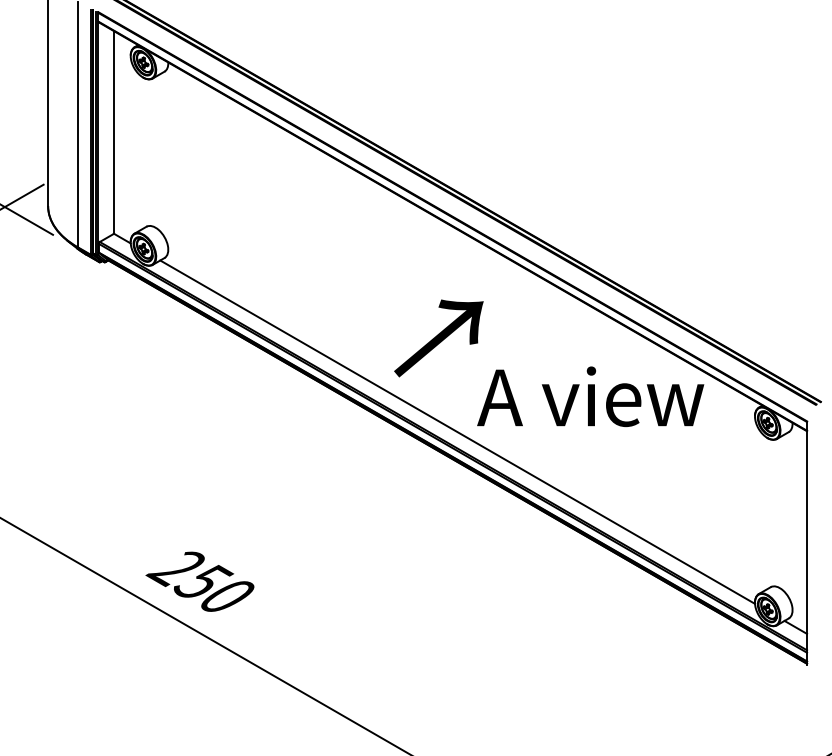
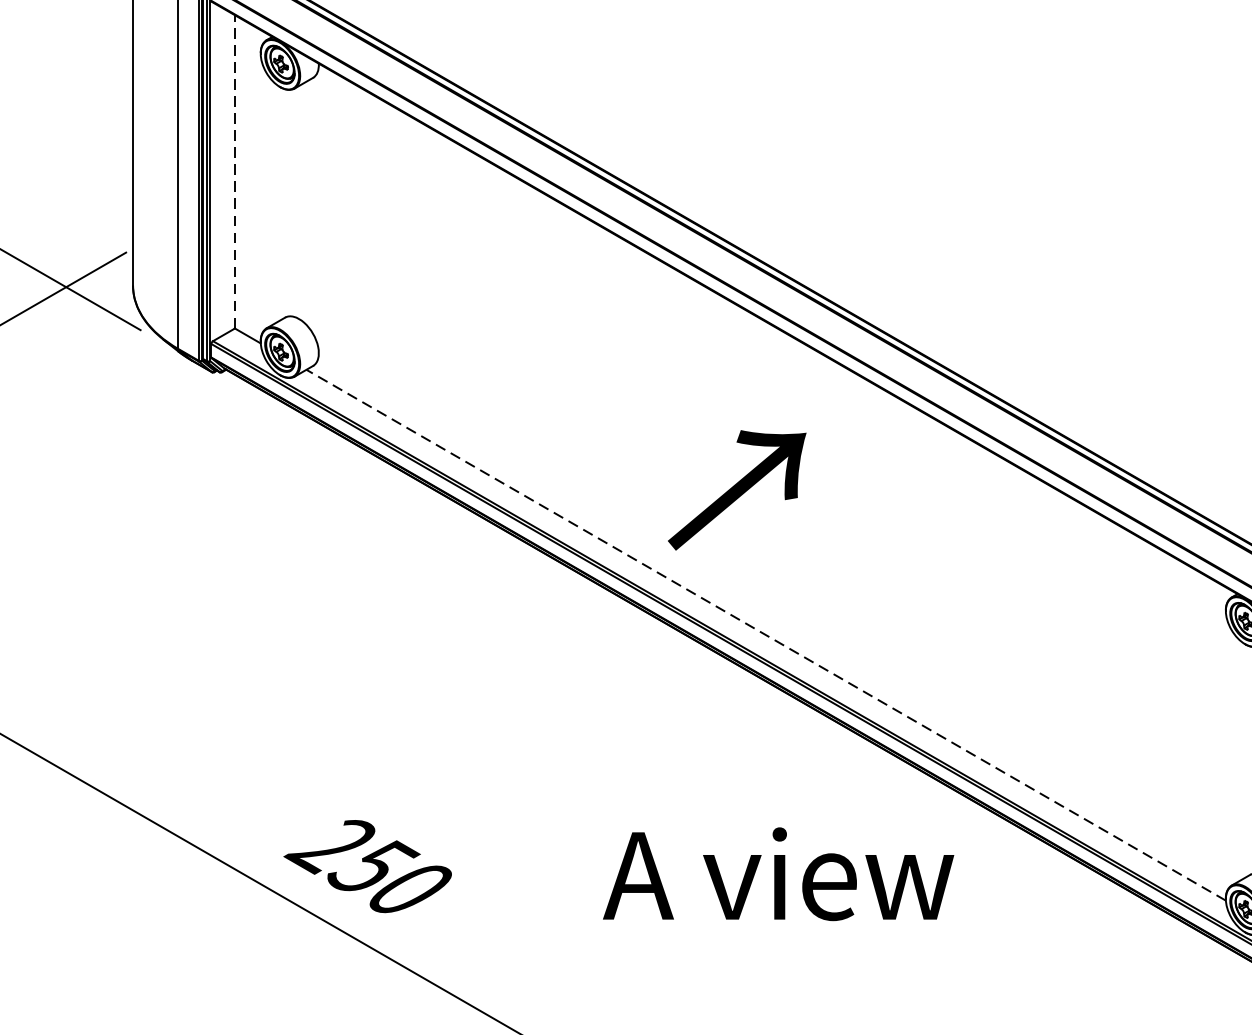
line: (113, 131) -> (234, 170), solid -> dashed
text: (590, 396) -> (778, 873), moved
line: (457, 431) -> (765, 634), solid -> dashed

